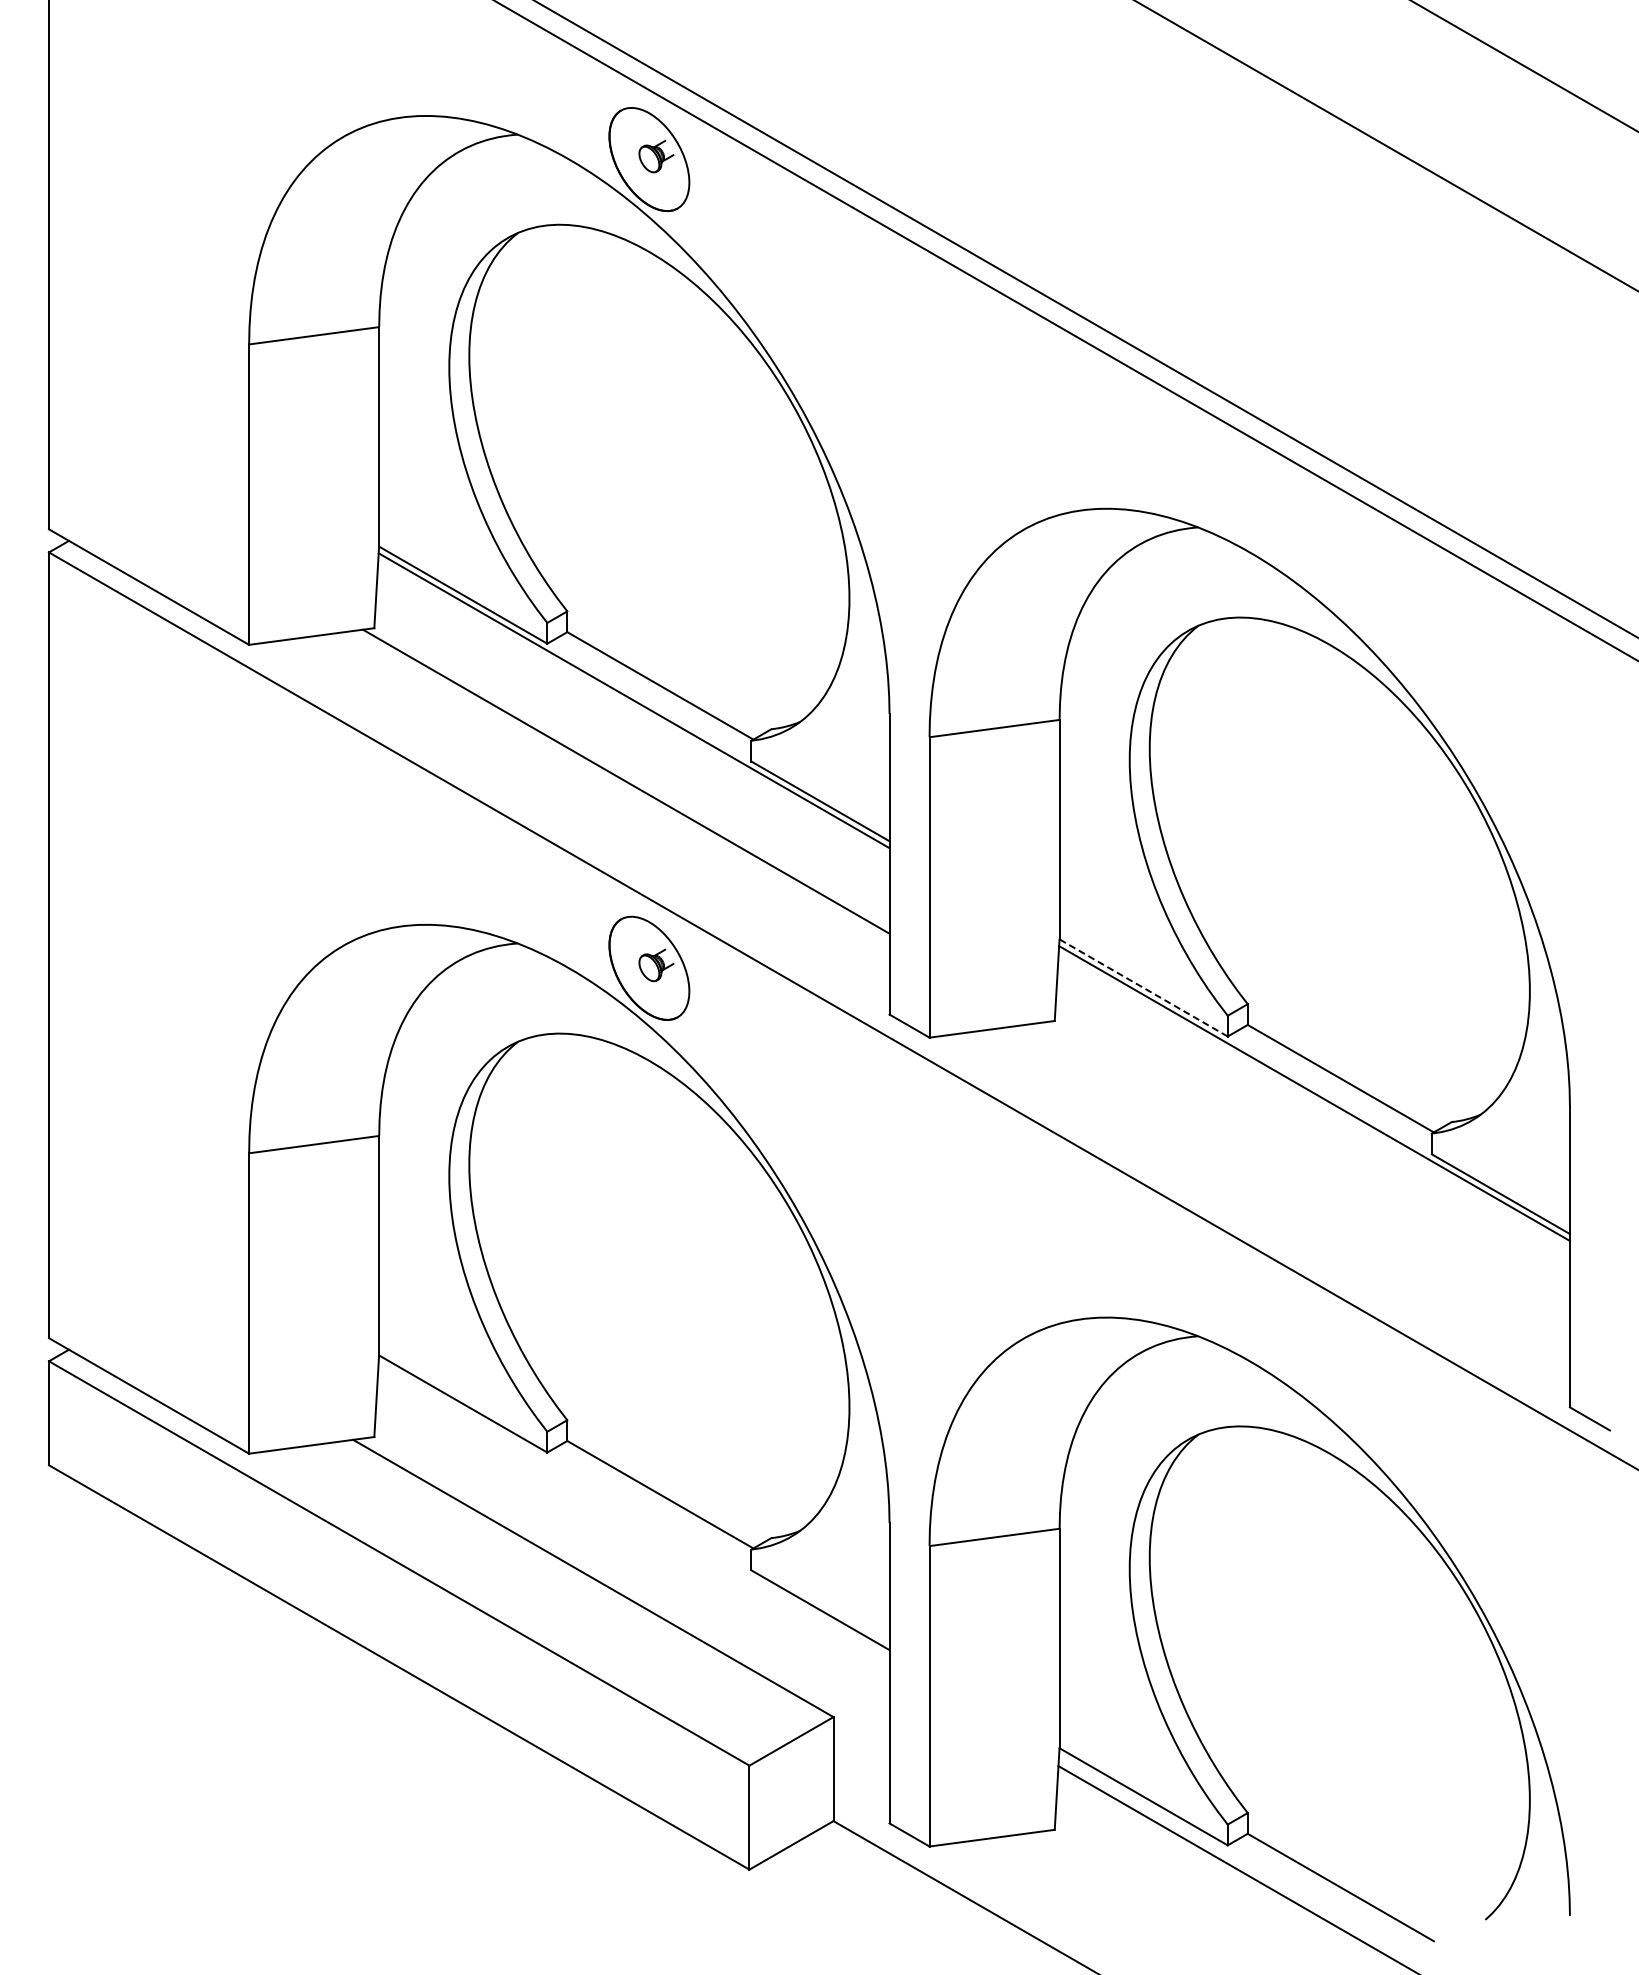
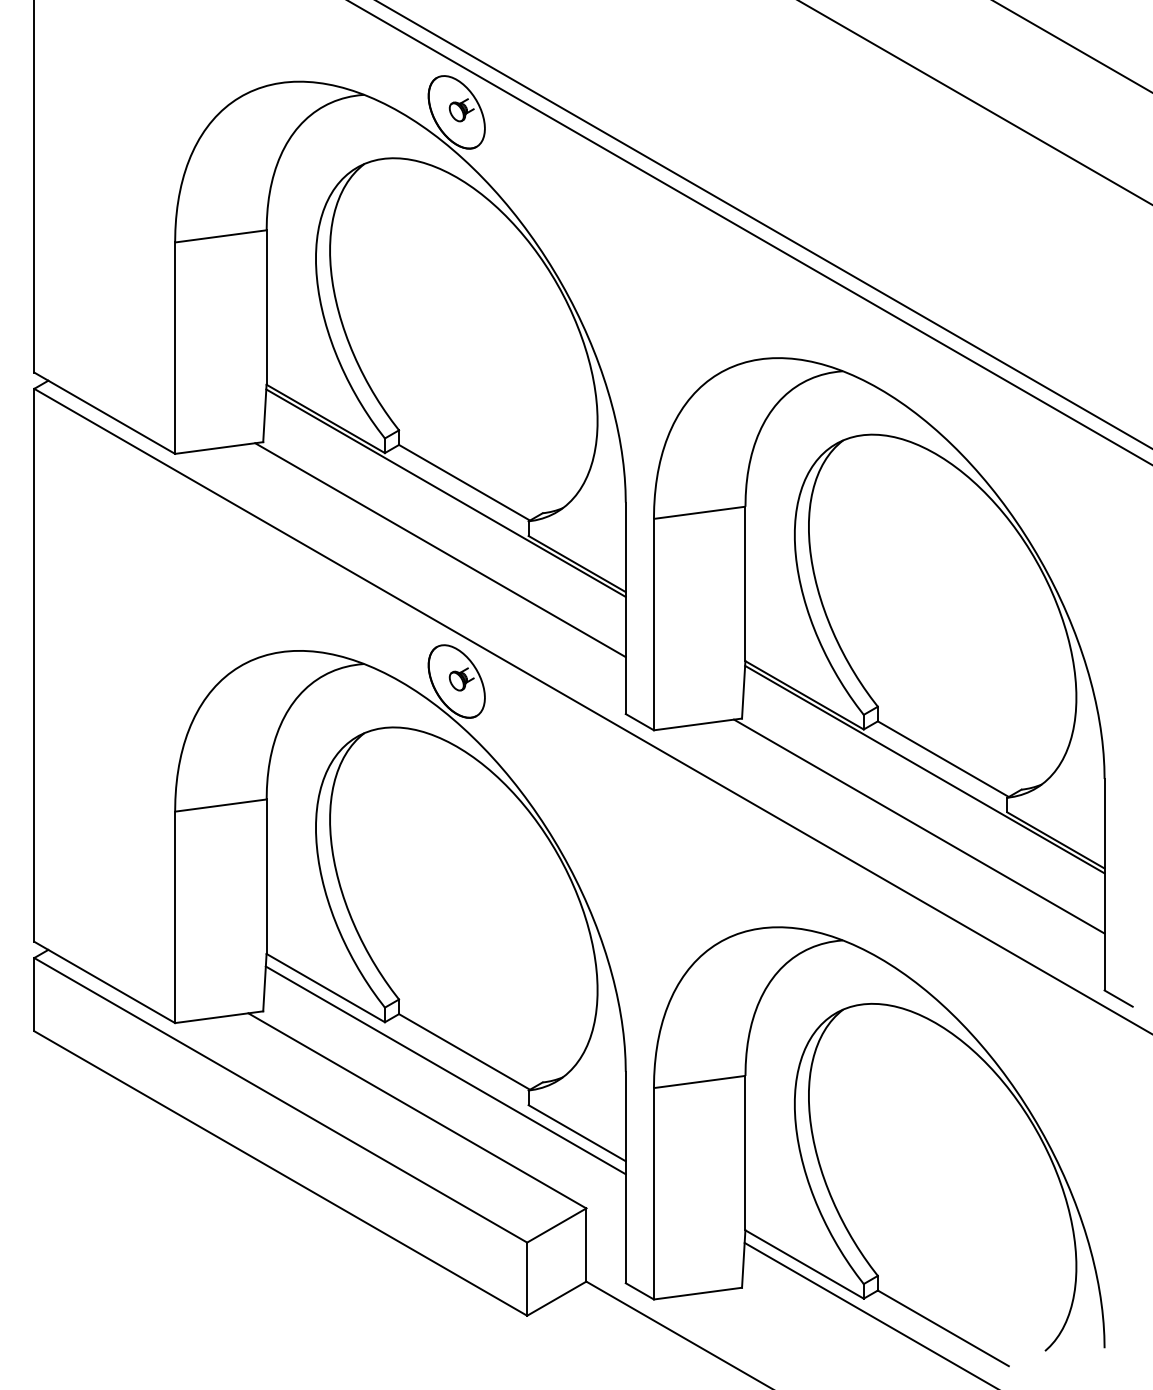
line: (1143, 987) -> (804, 695), dashed -> solid
line: (1306, 1174) -> (919, 826), added
line: (633, 1520) -> (445, 1070), added

